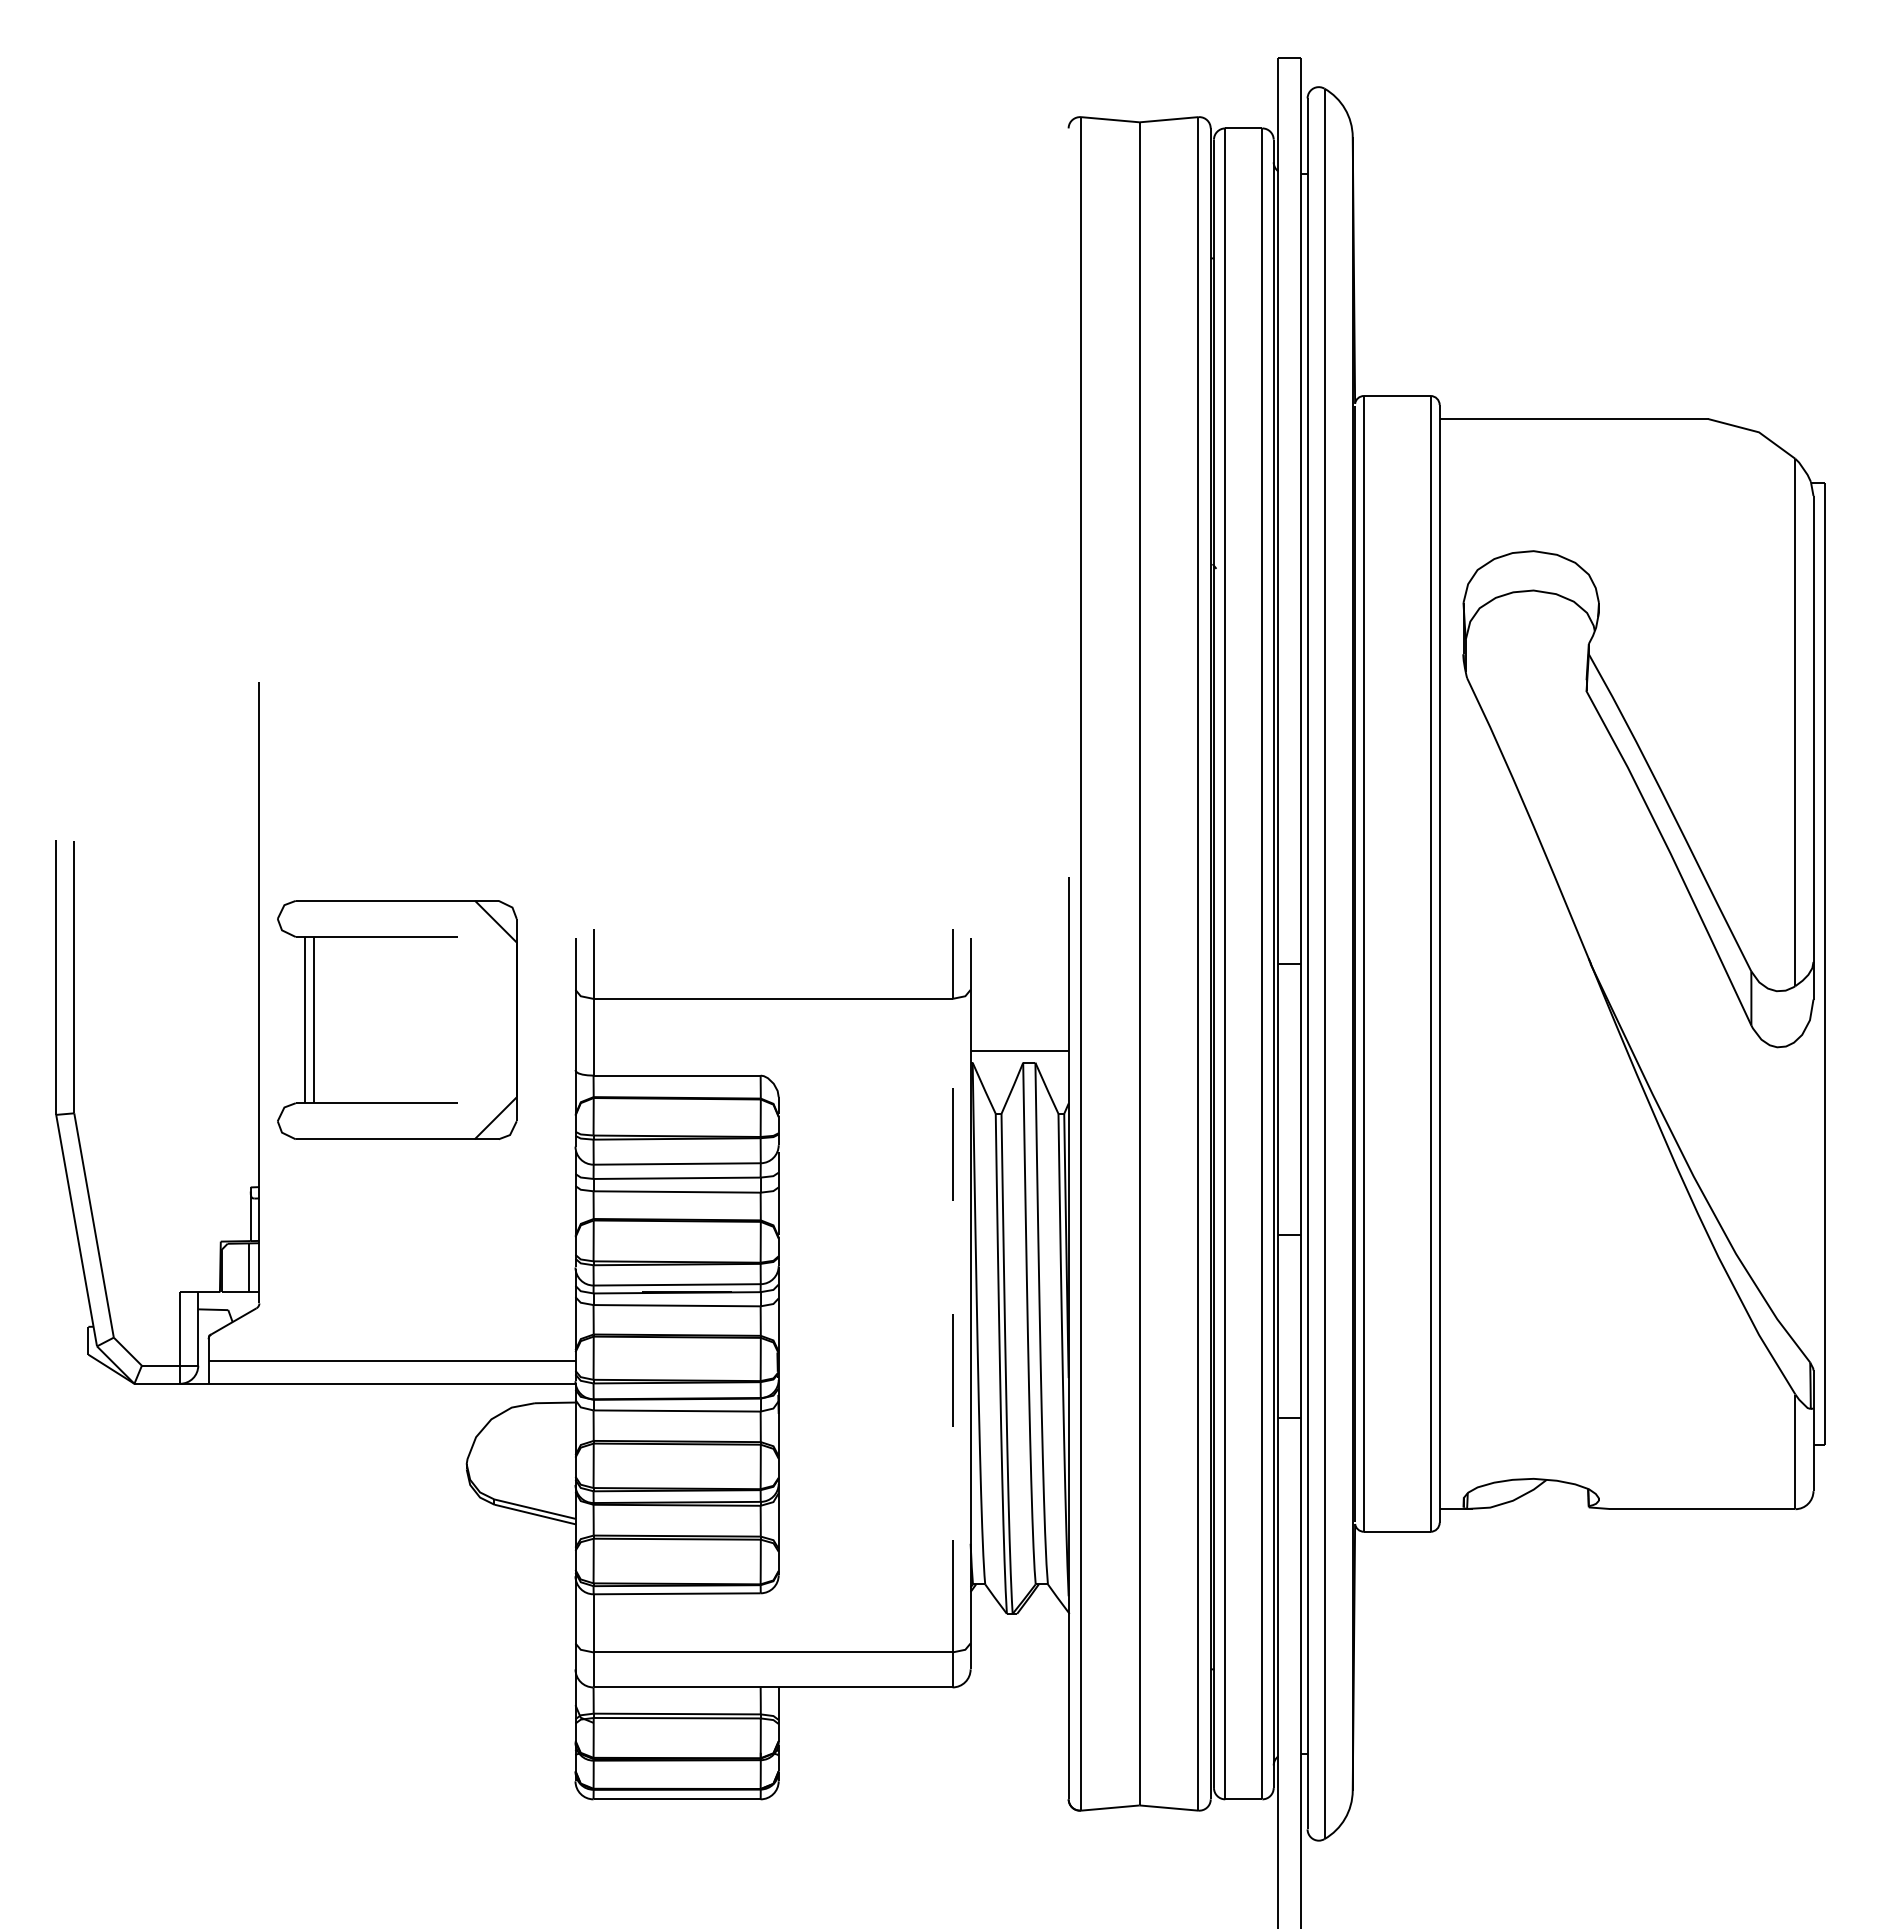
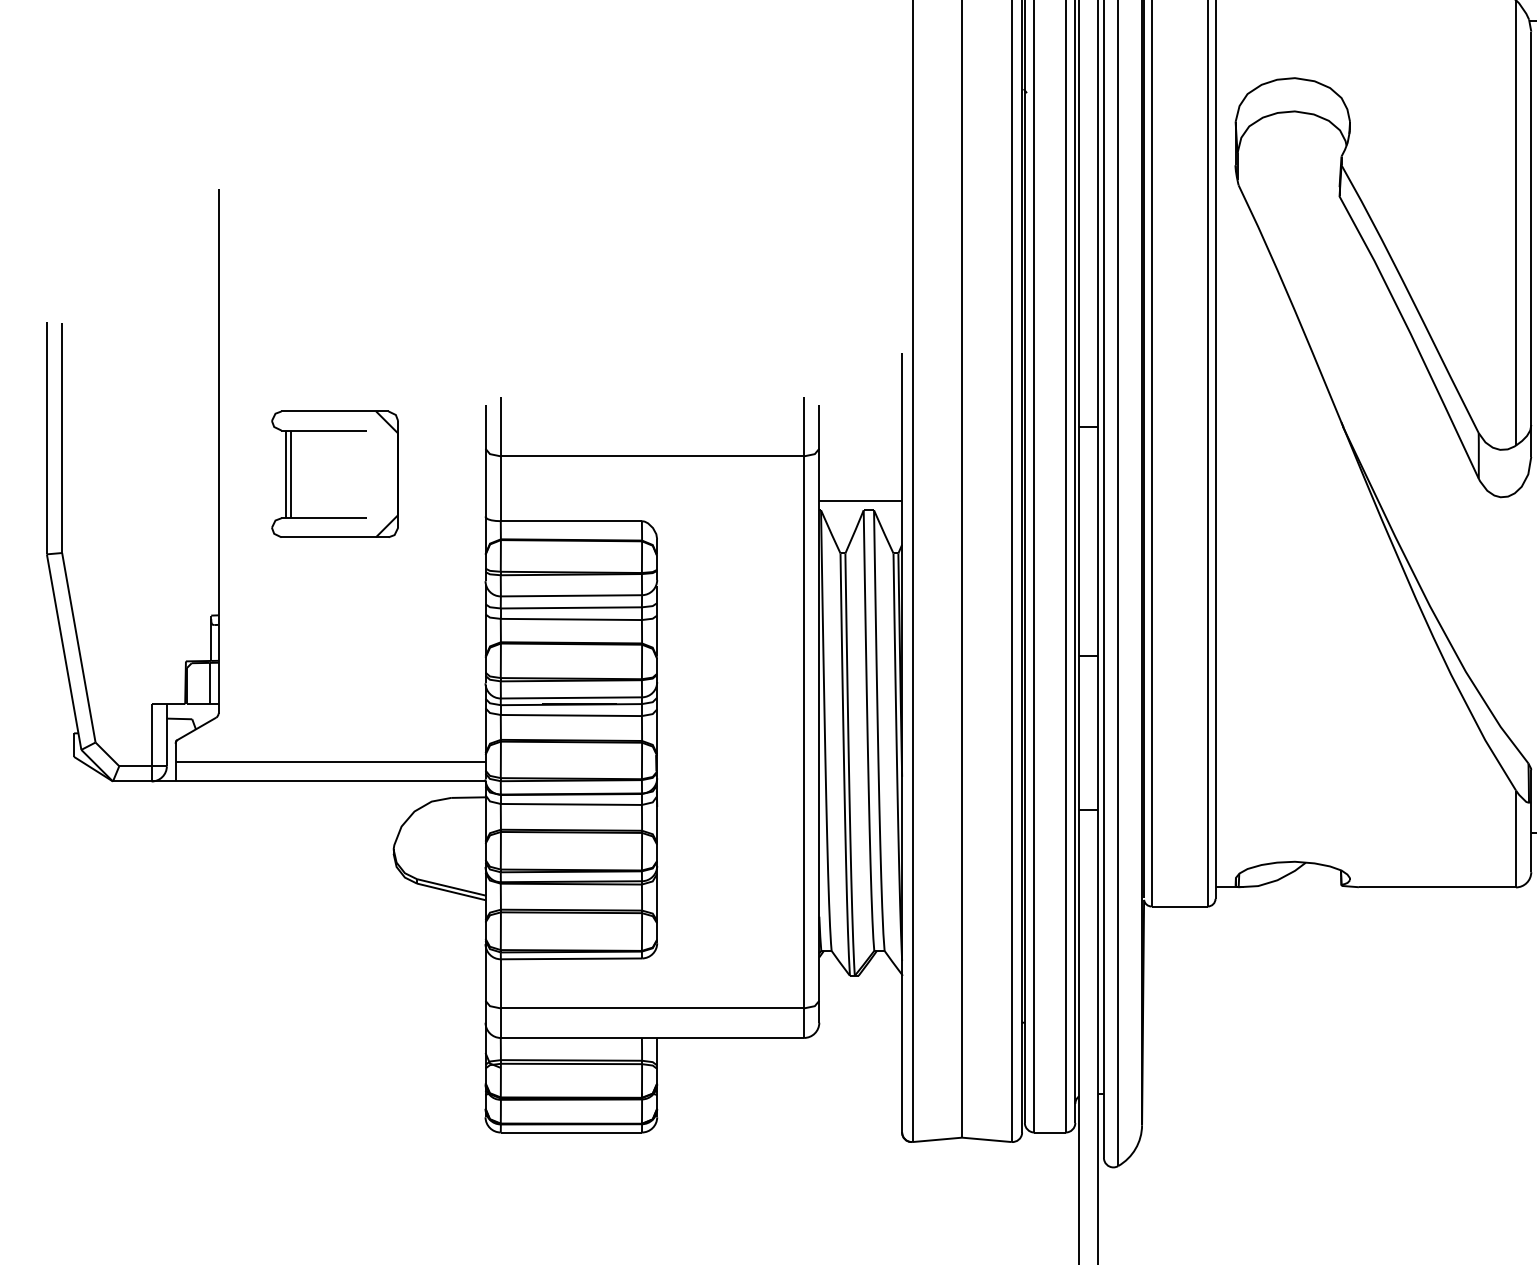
part: (397, 1020) -> (335, 474), size x0.62
line: (952, 1325) -> (803, 732), dashed -> solid

